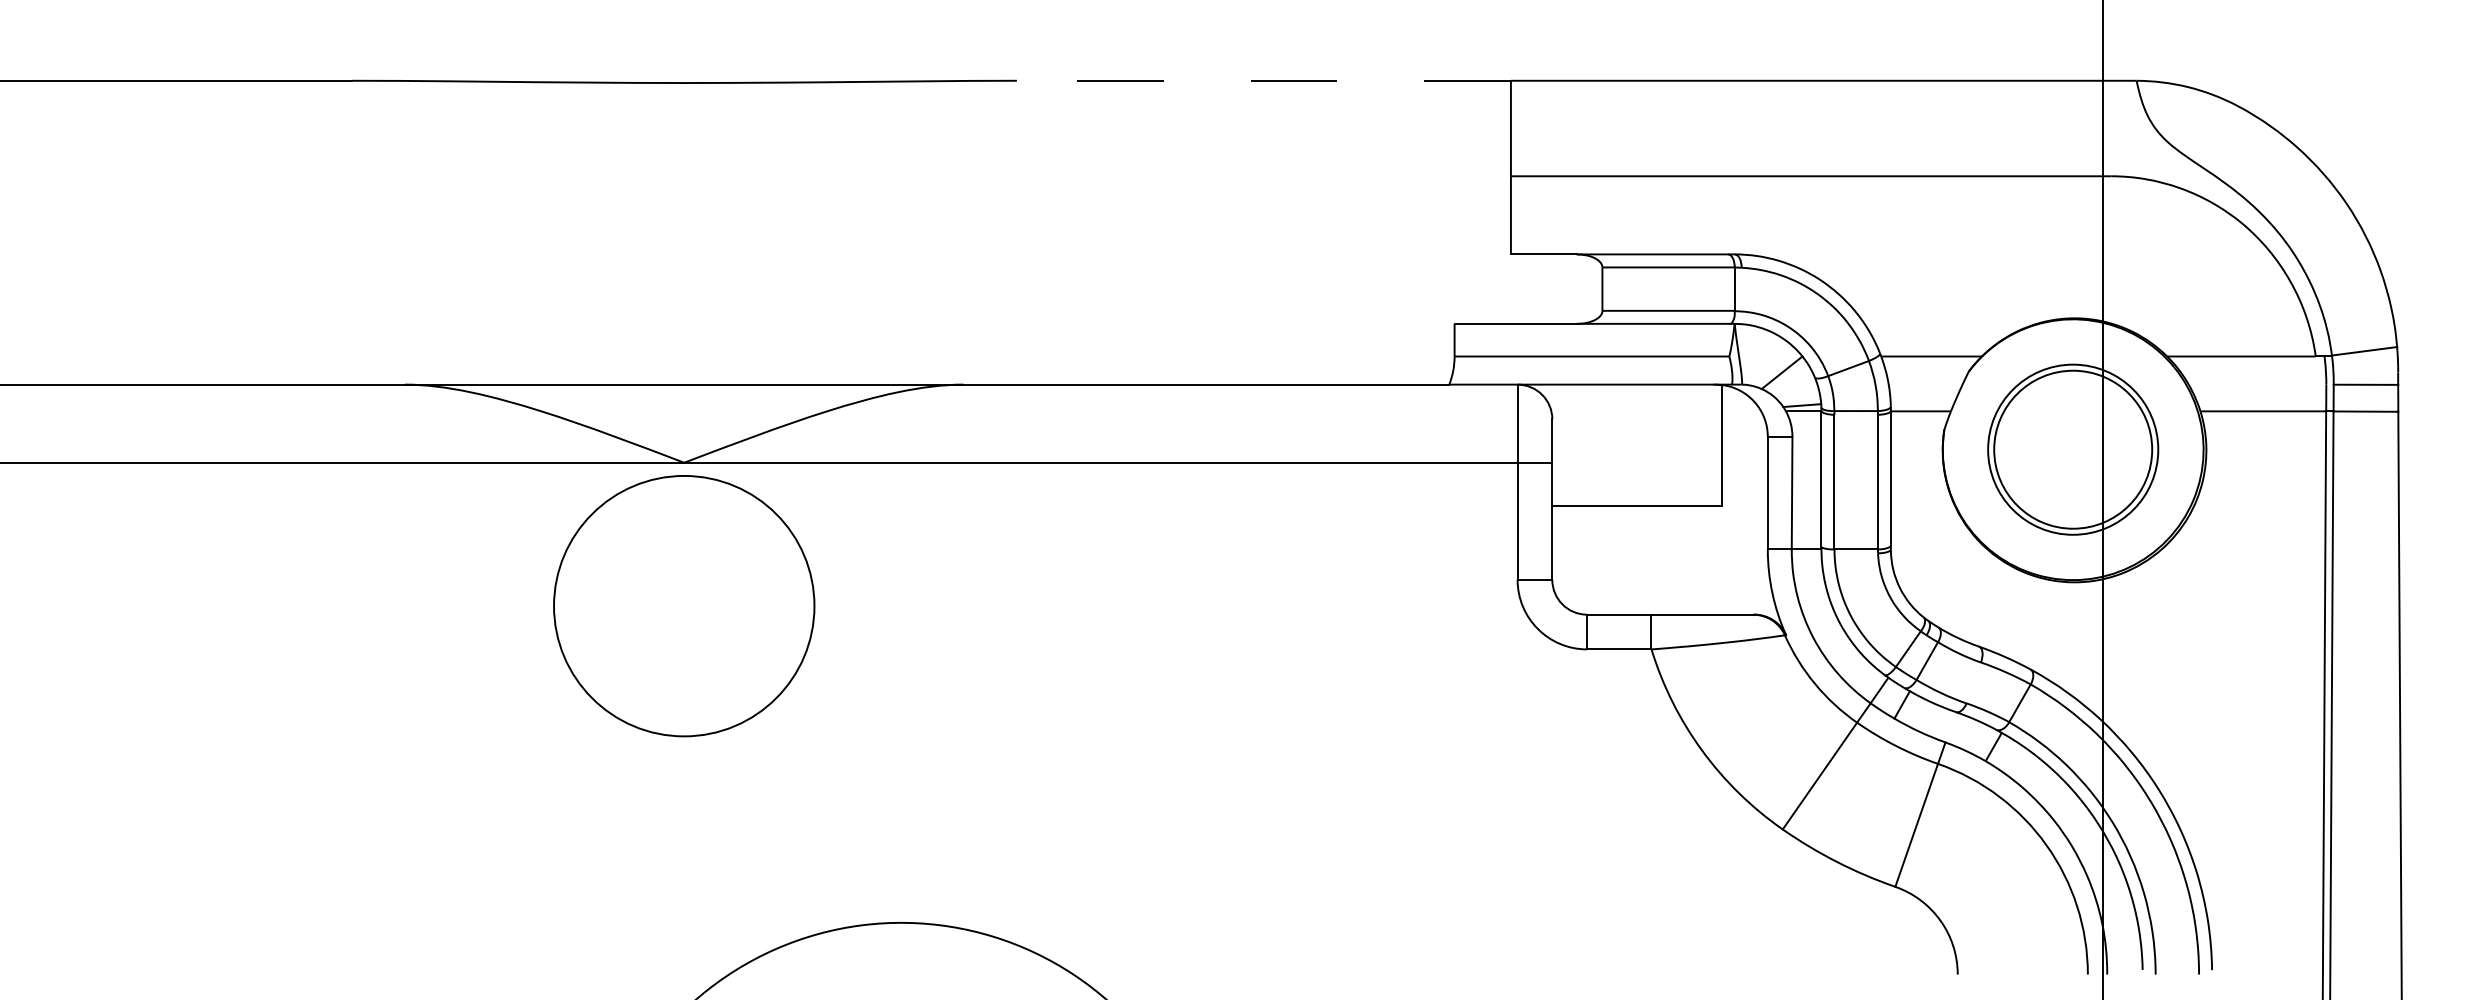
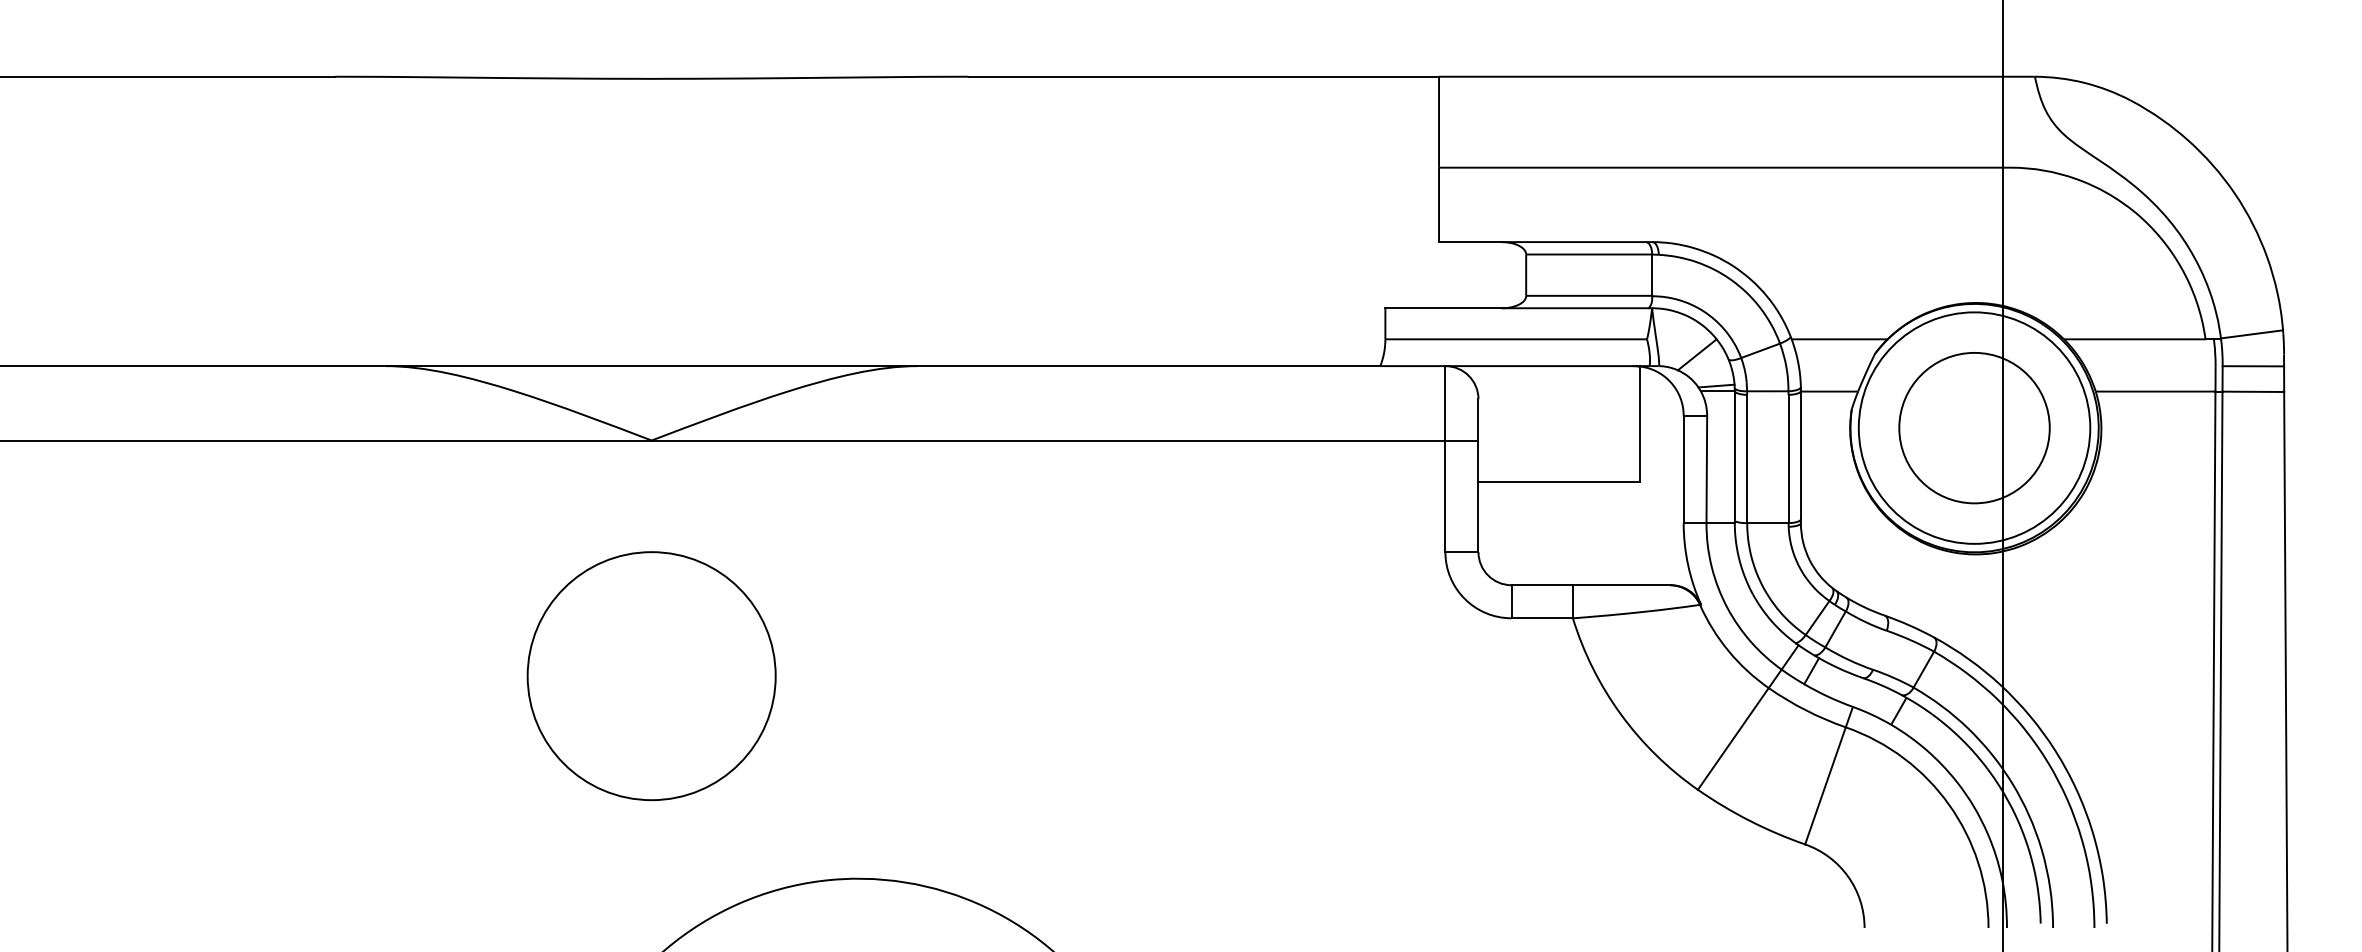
line: (1263, 80) -> (1203, 76), dashed -> solid
circle: (2072, 449) -> (1973, 427), size x1.43
circle: (684, 606) -> (651, 676), moved

